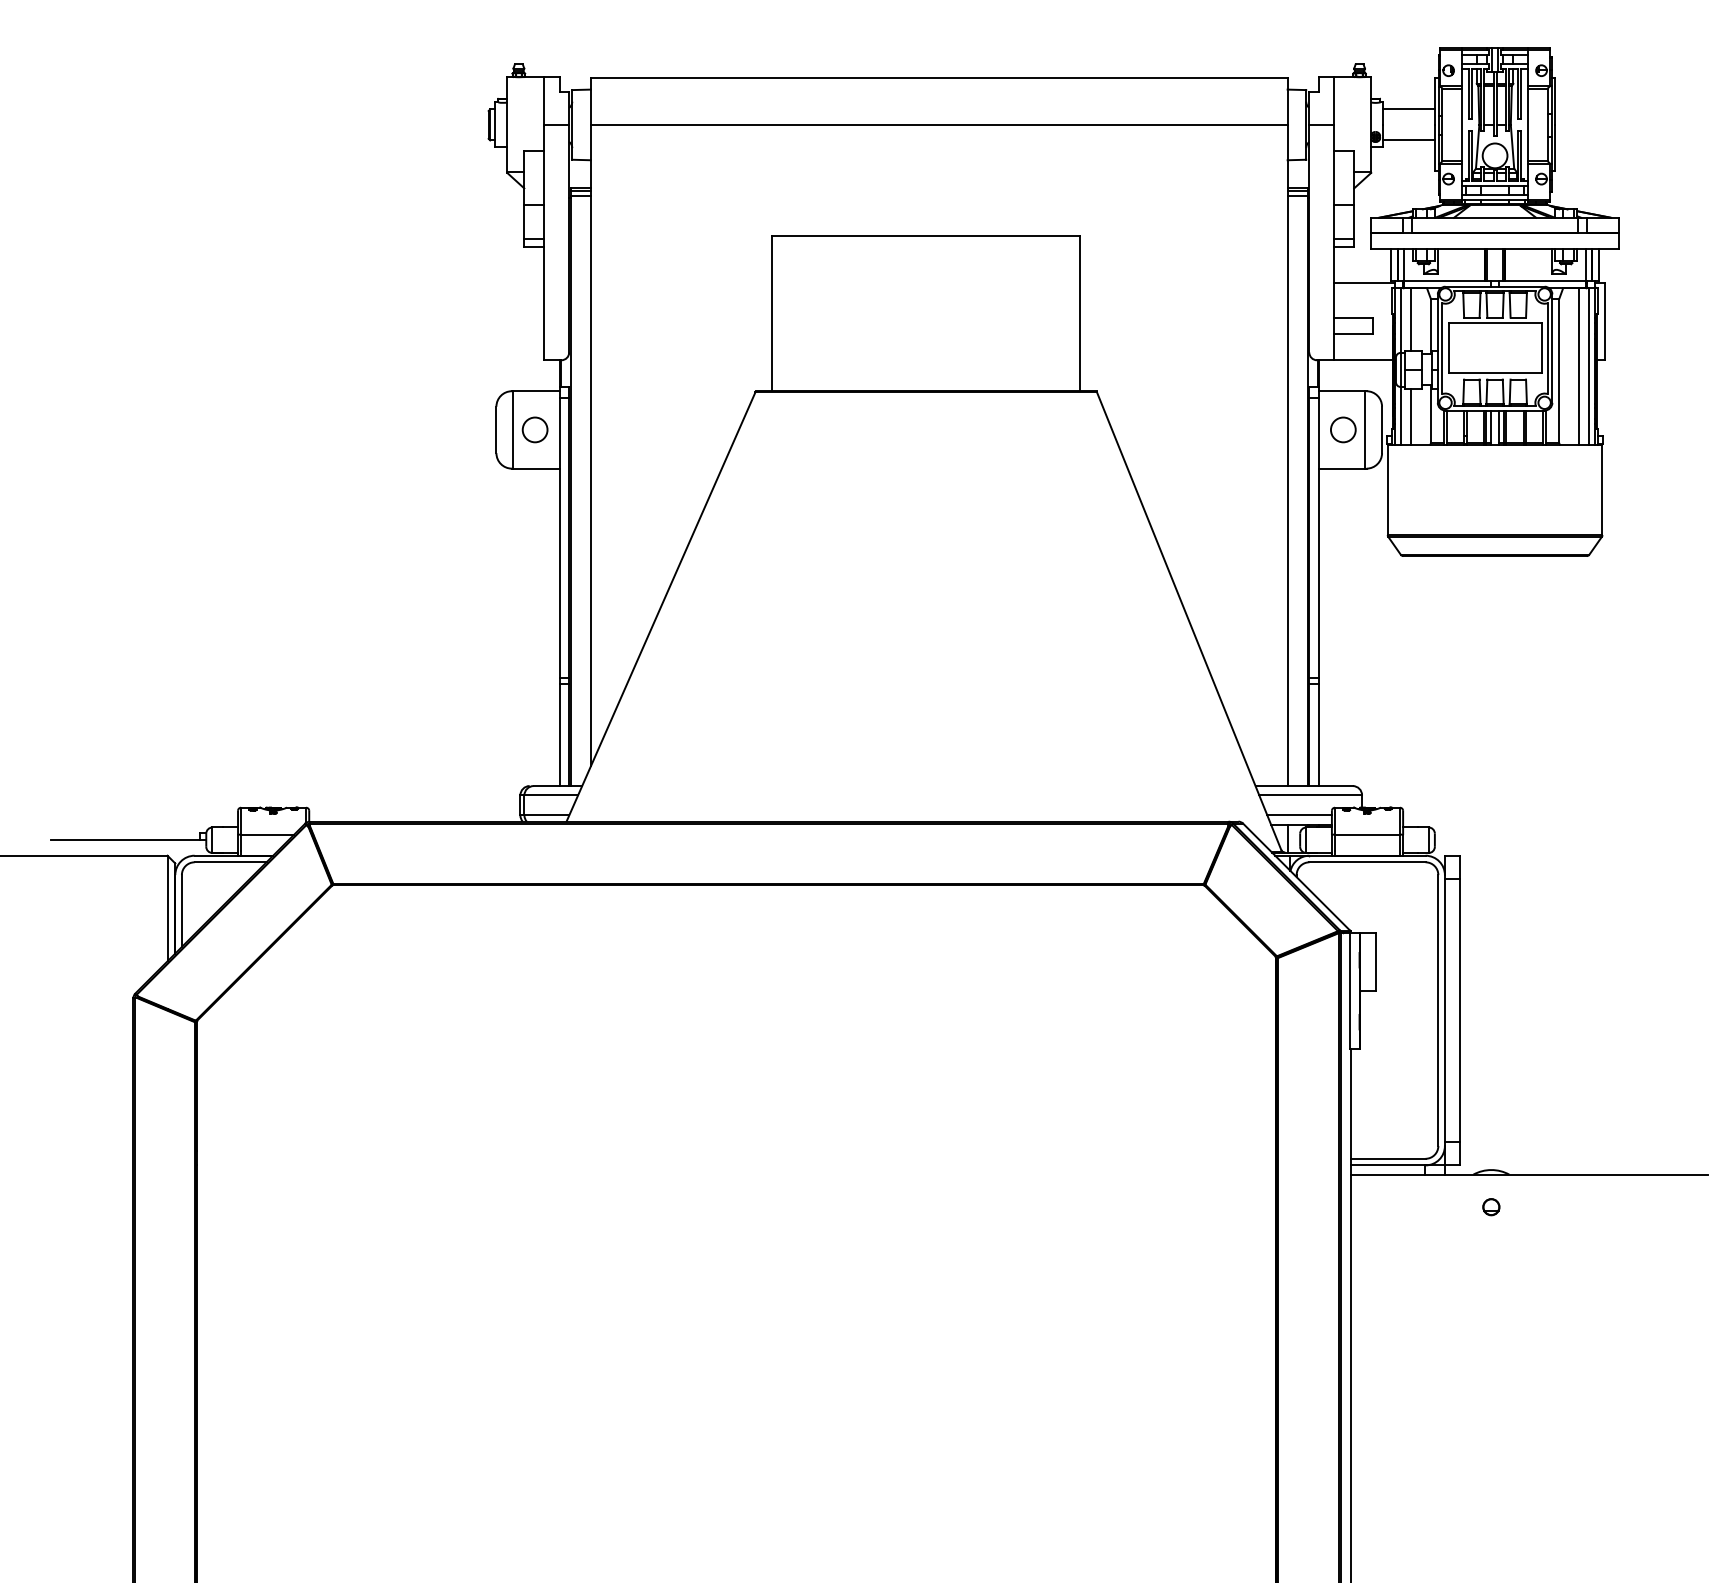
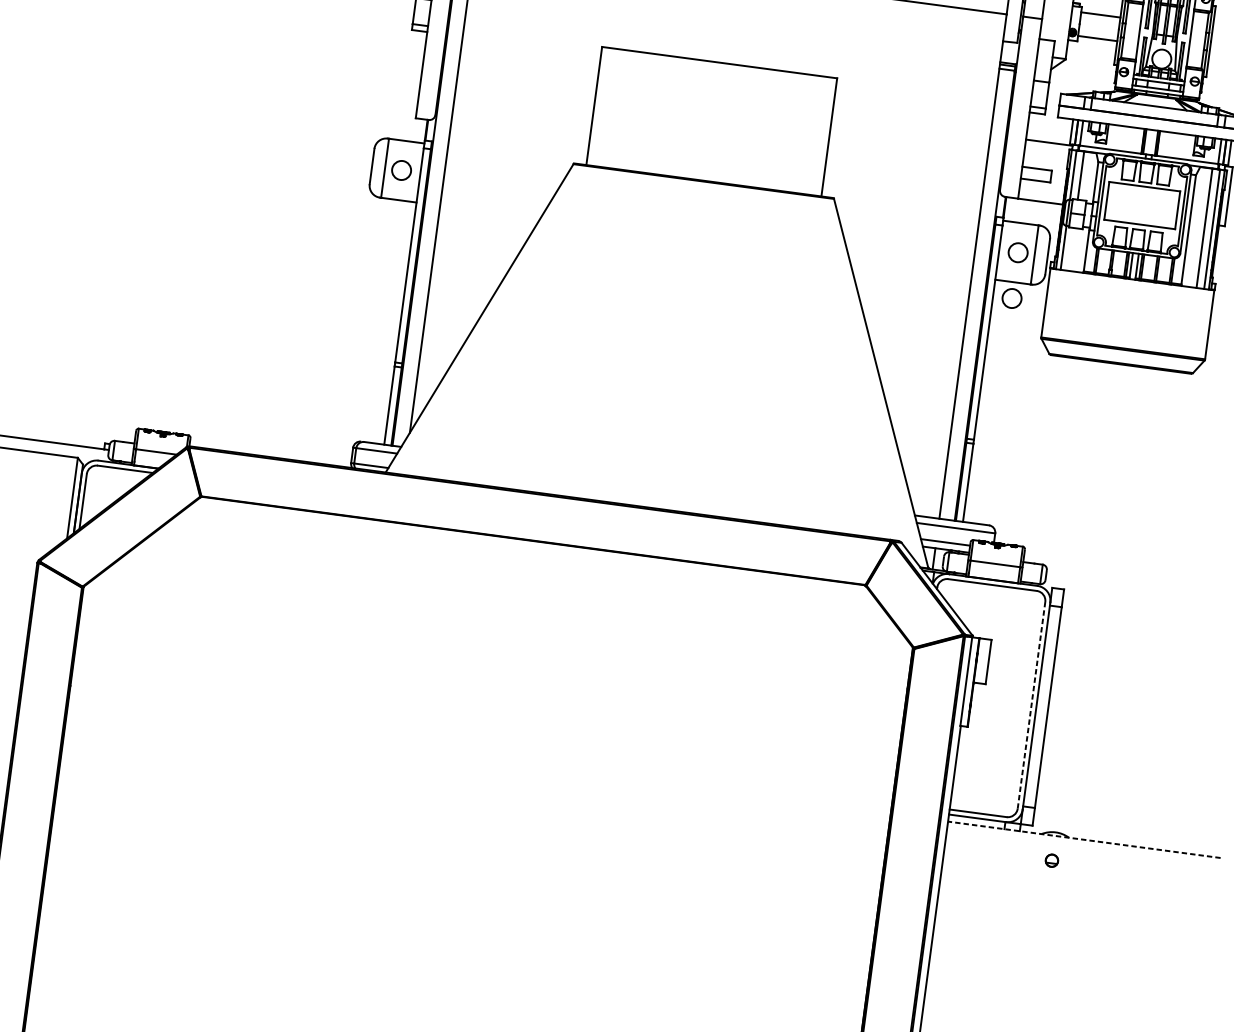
line: (1411, 416) -> (1071, 249), removed
circle: (1343, 489) -> (1012, 298), added
line: (1438, 1010) -> (1031, 705), solid -> dashed
line: (1529, 1174) -> (1084, 839), solid -> dashed

